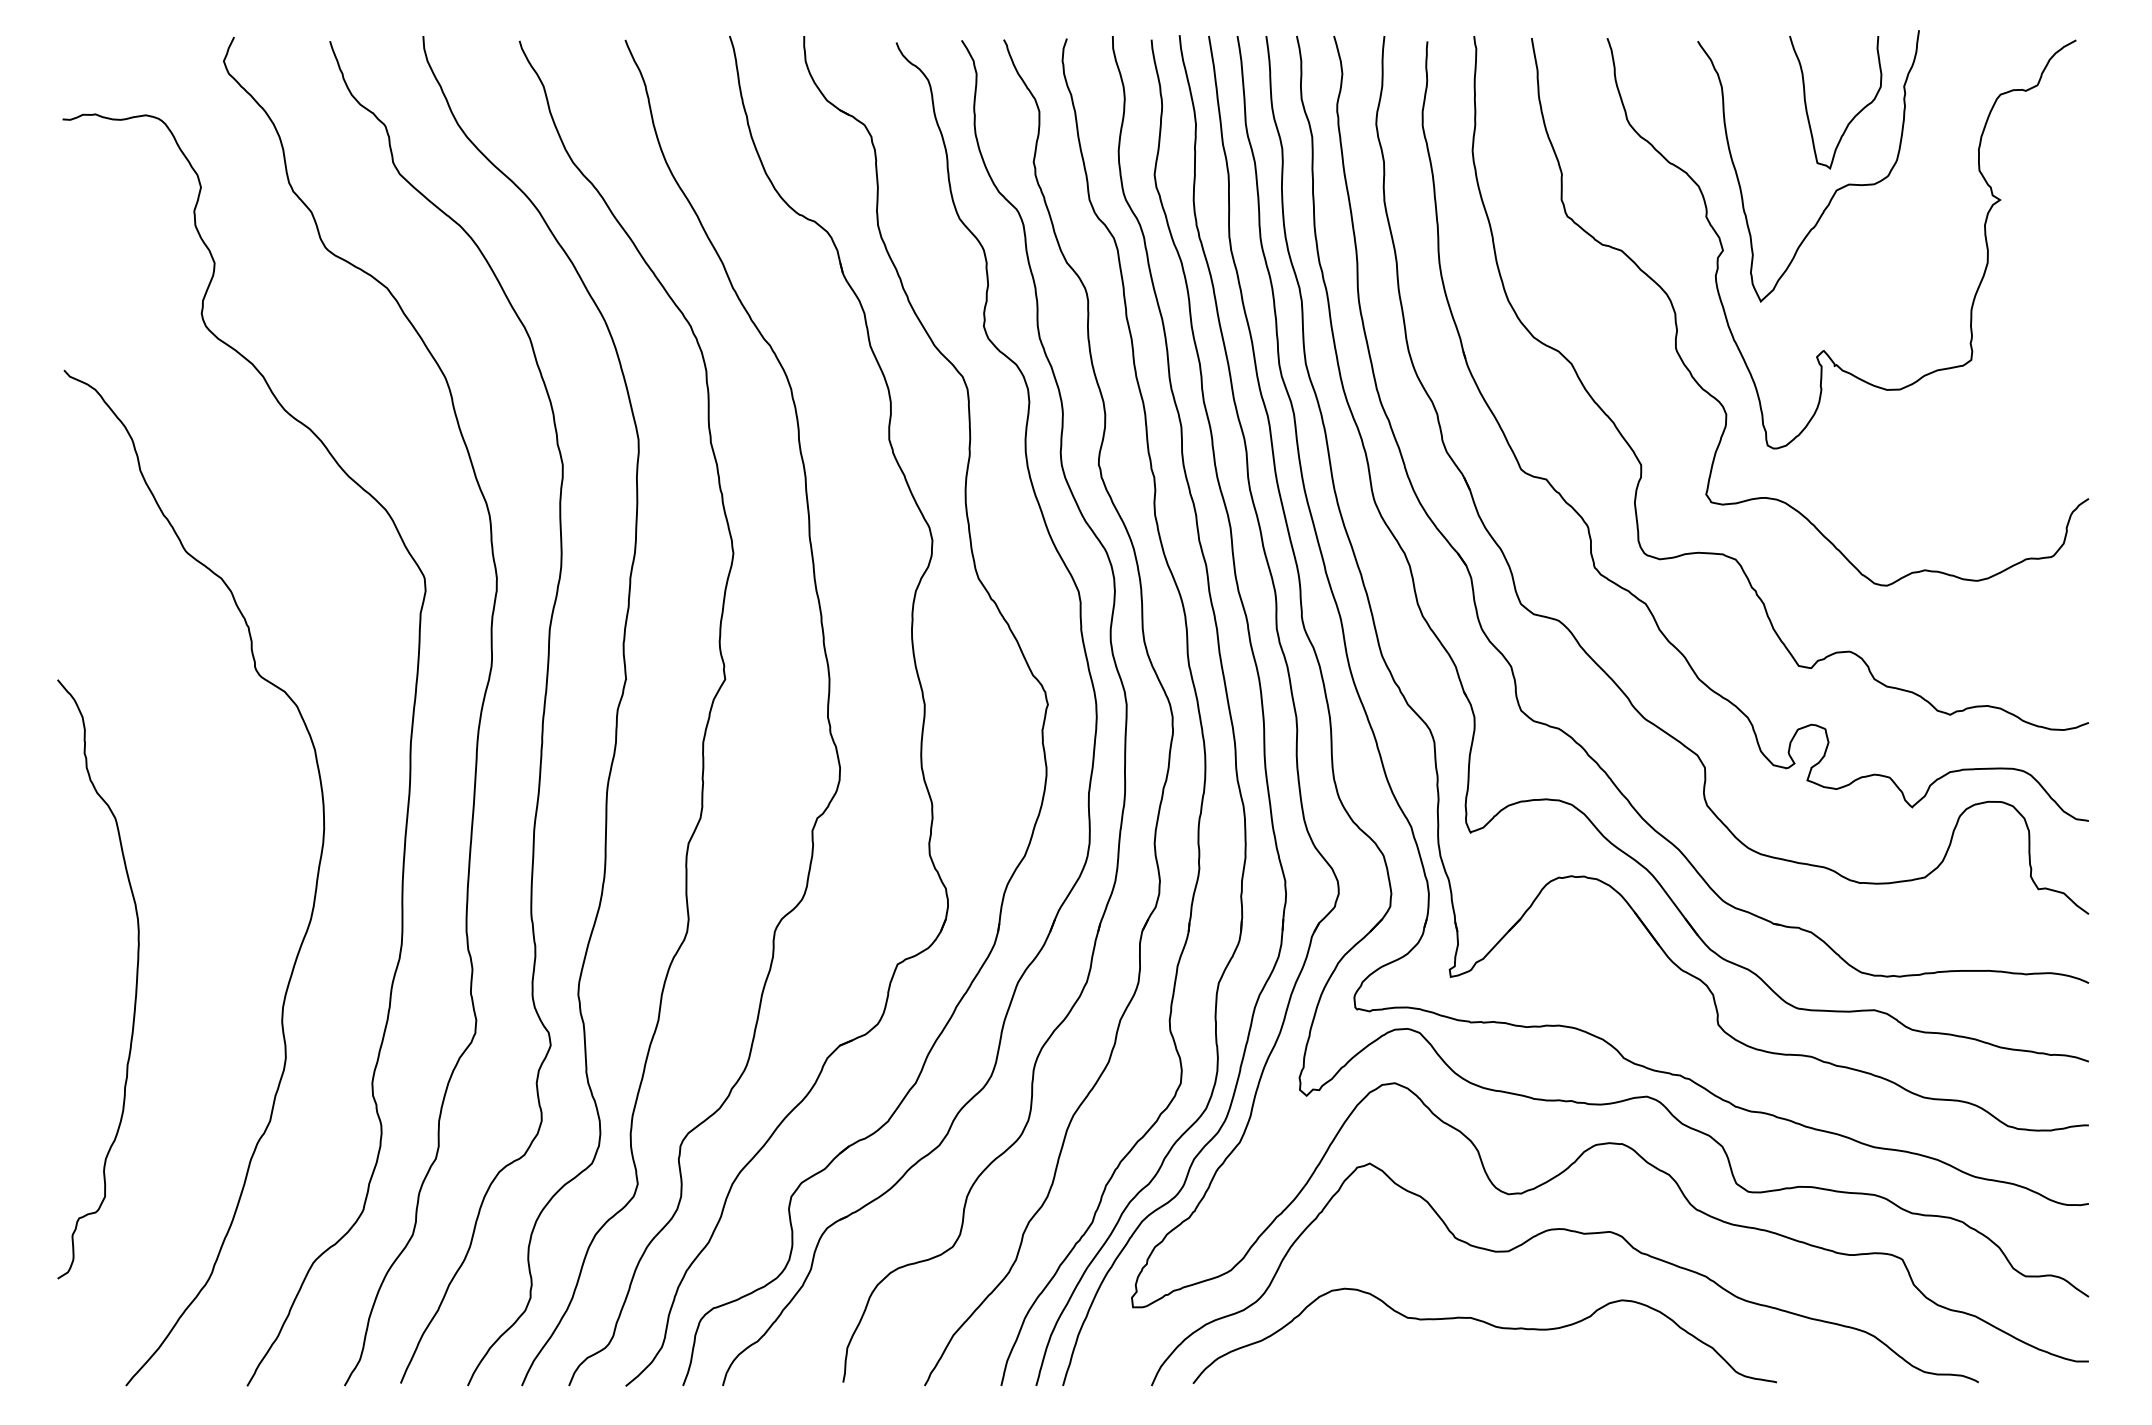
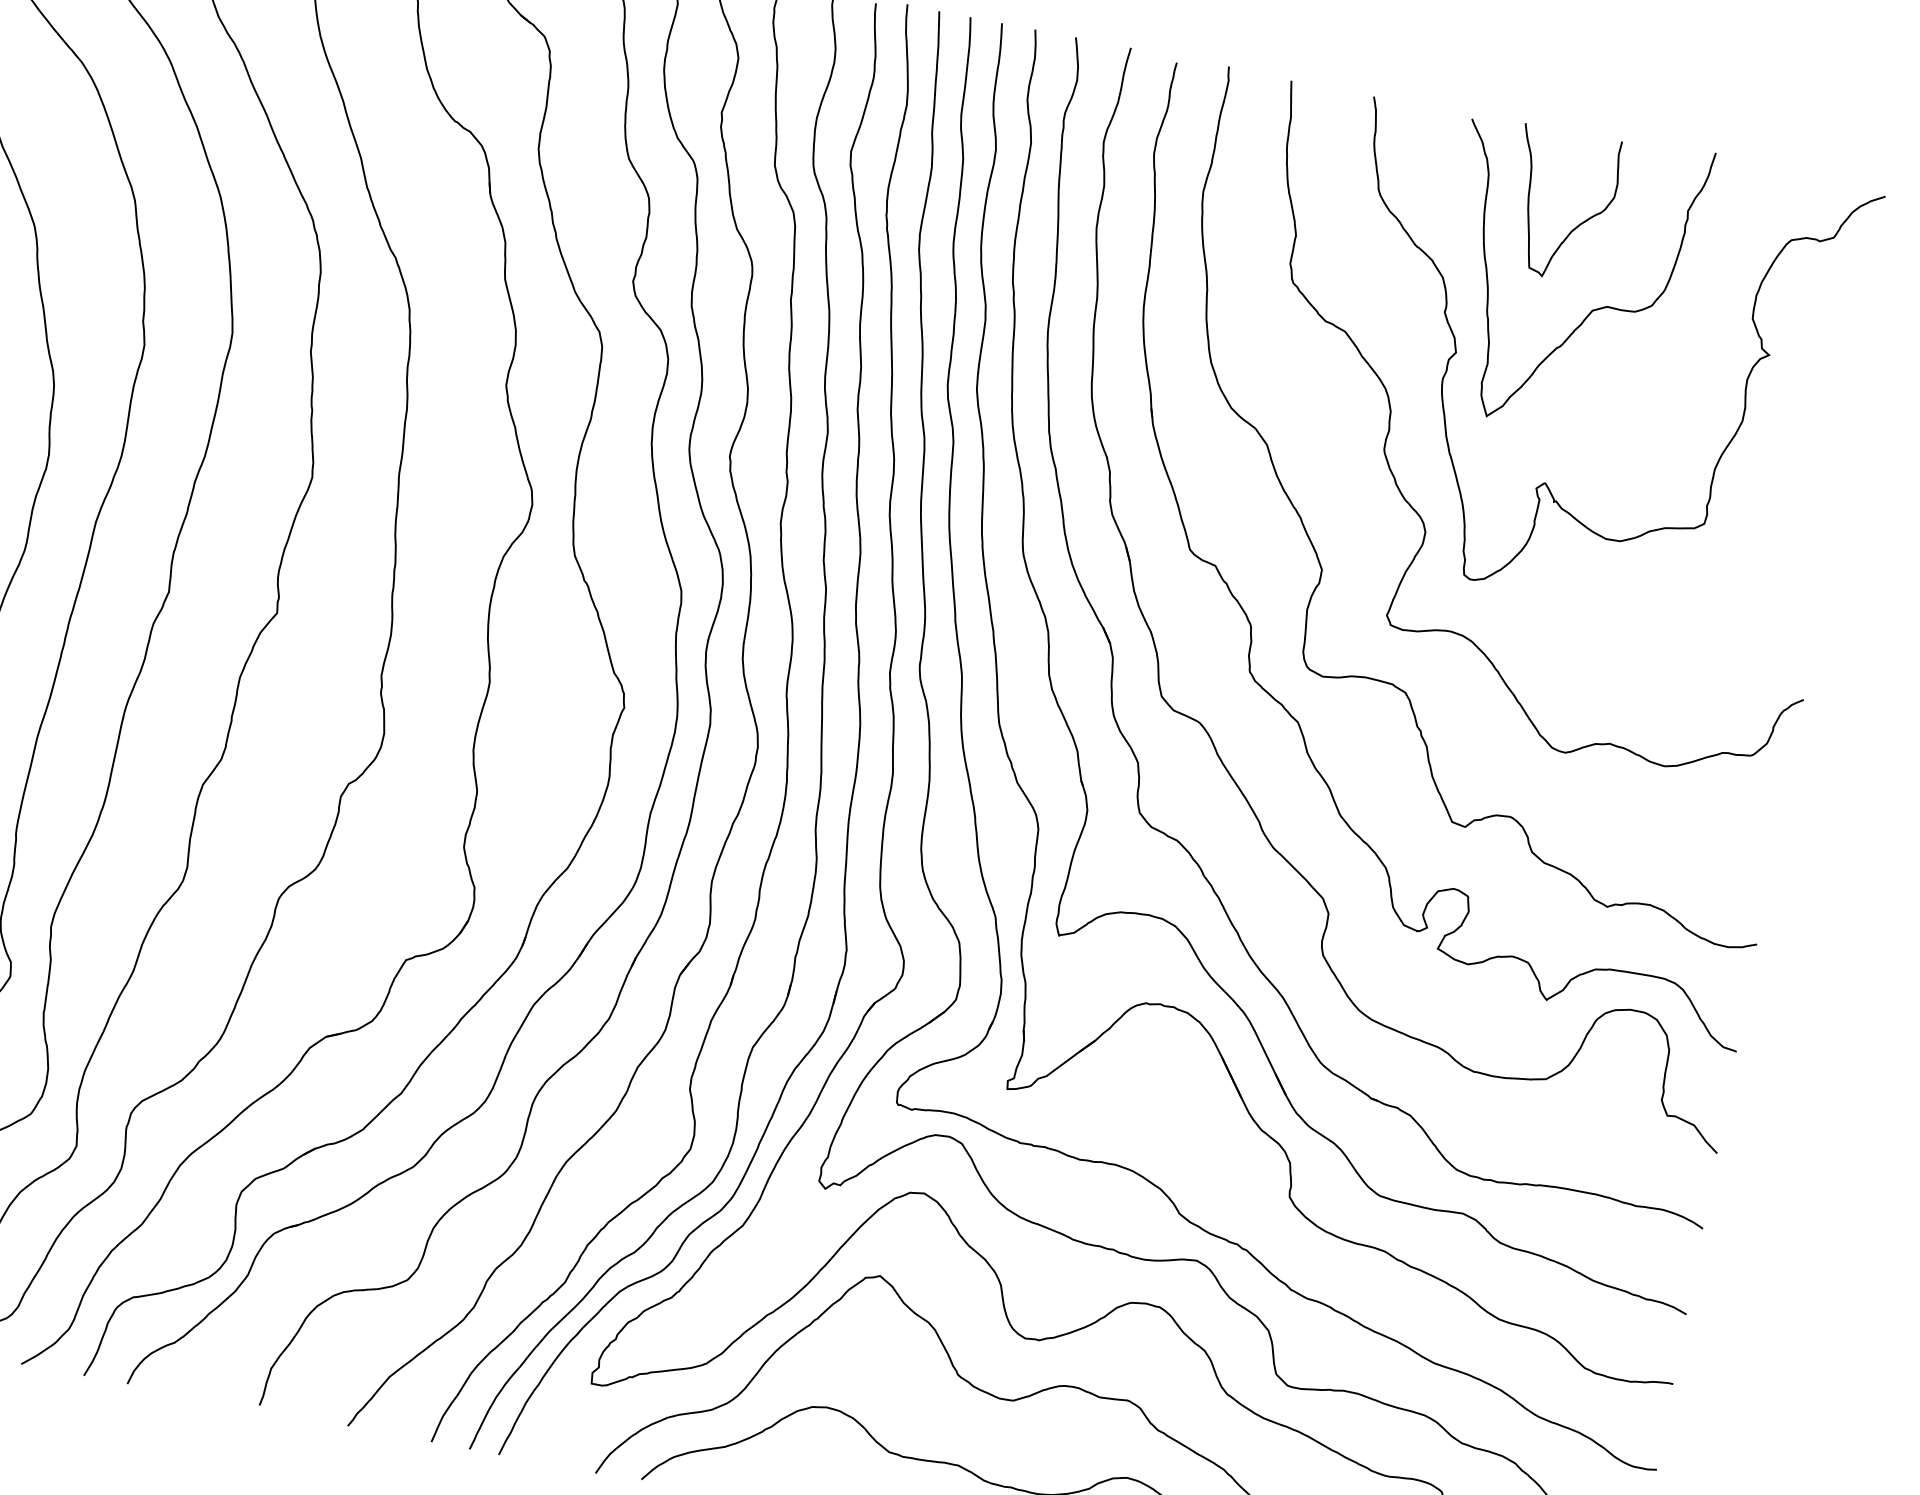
curve: (1853, 116) -> (1578, 224), moved

